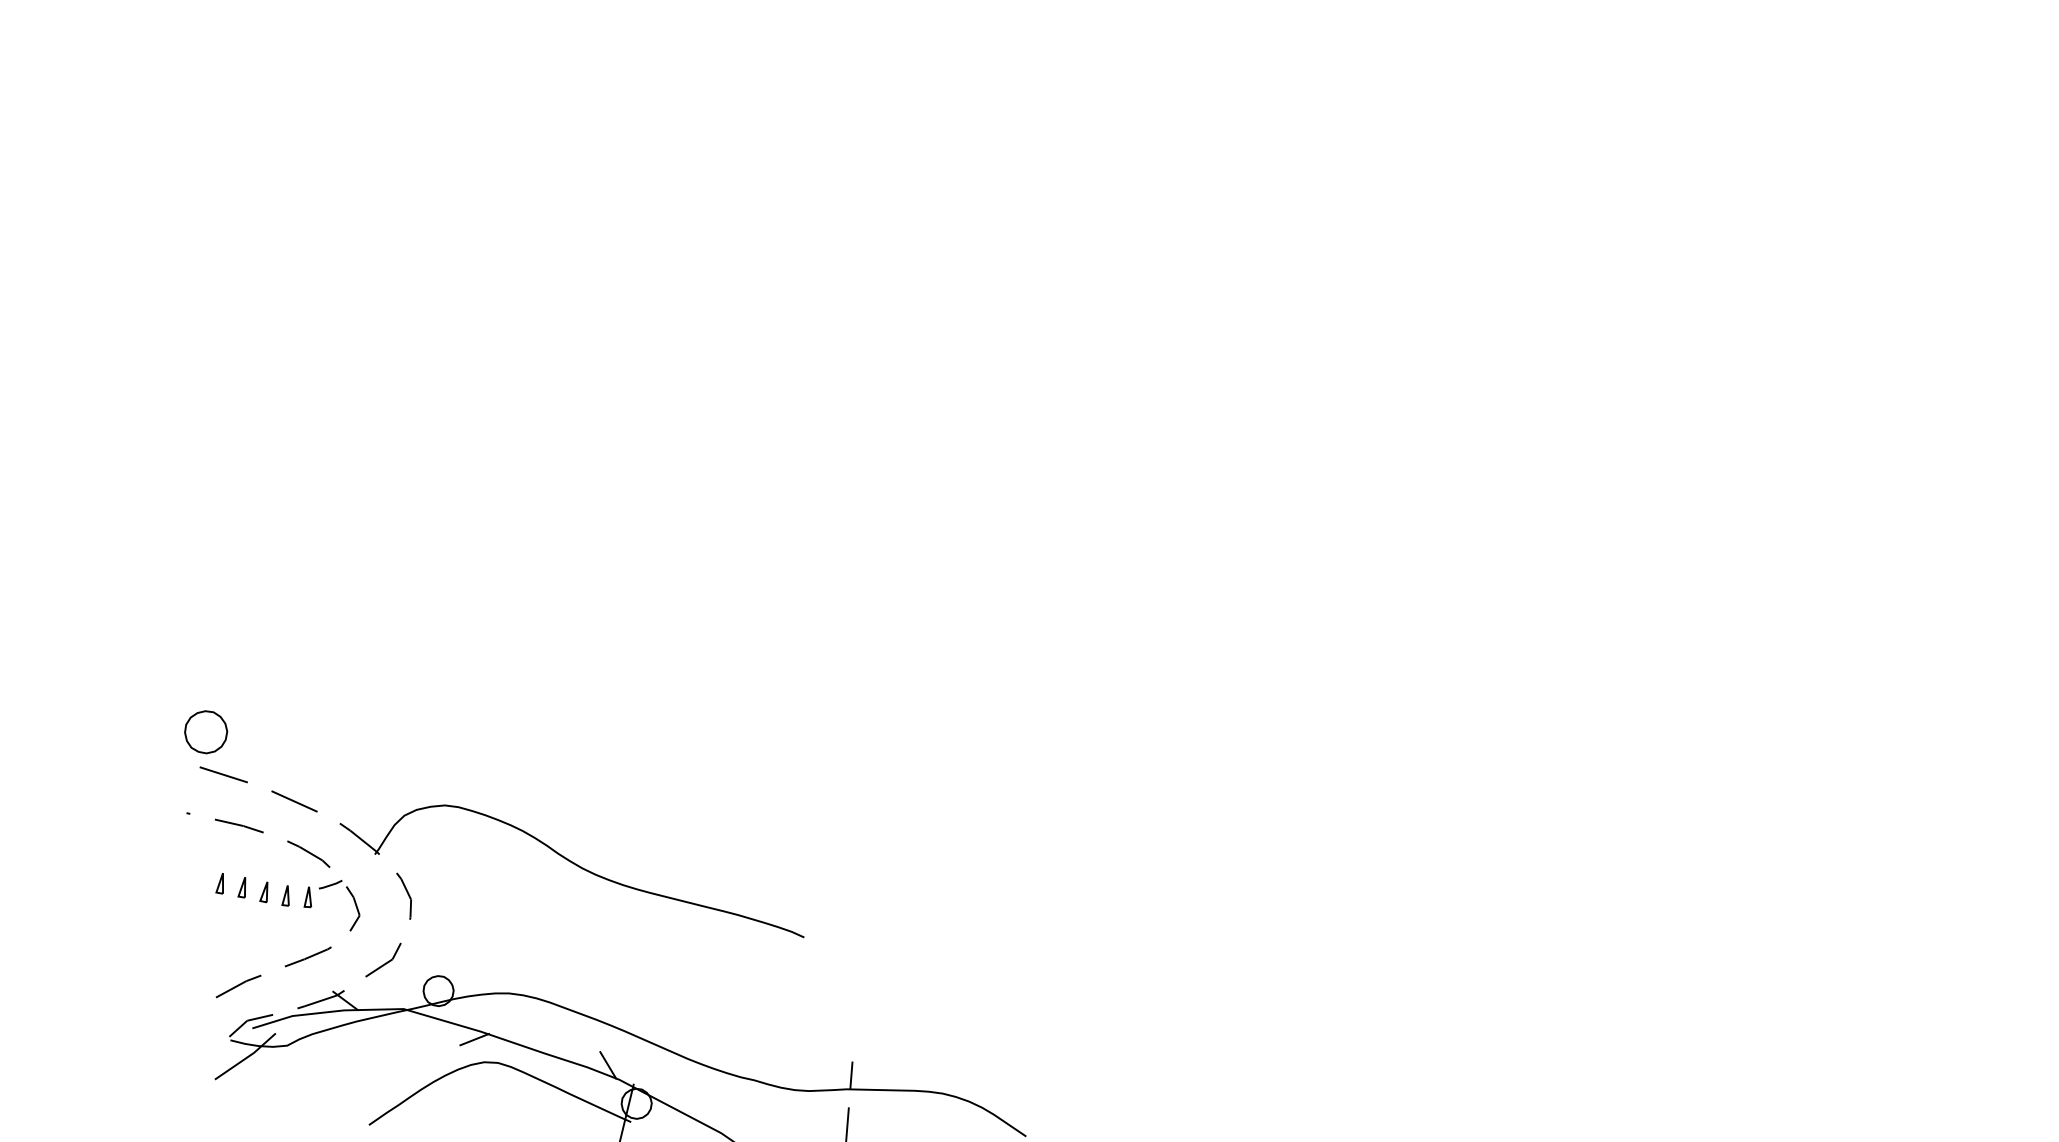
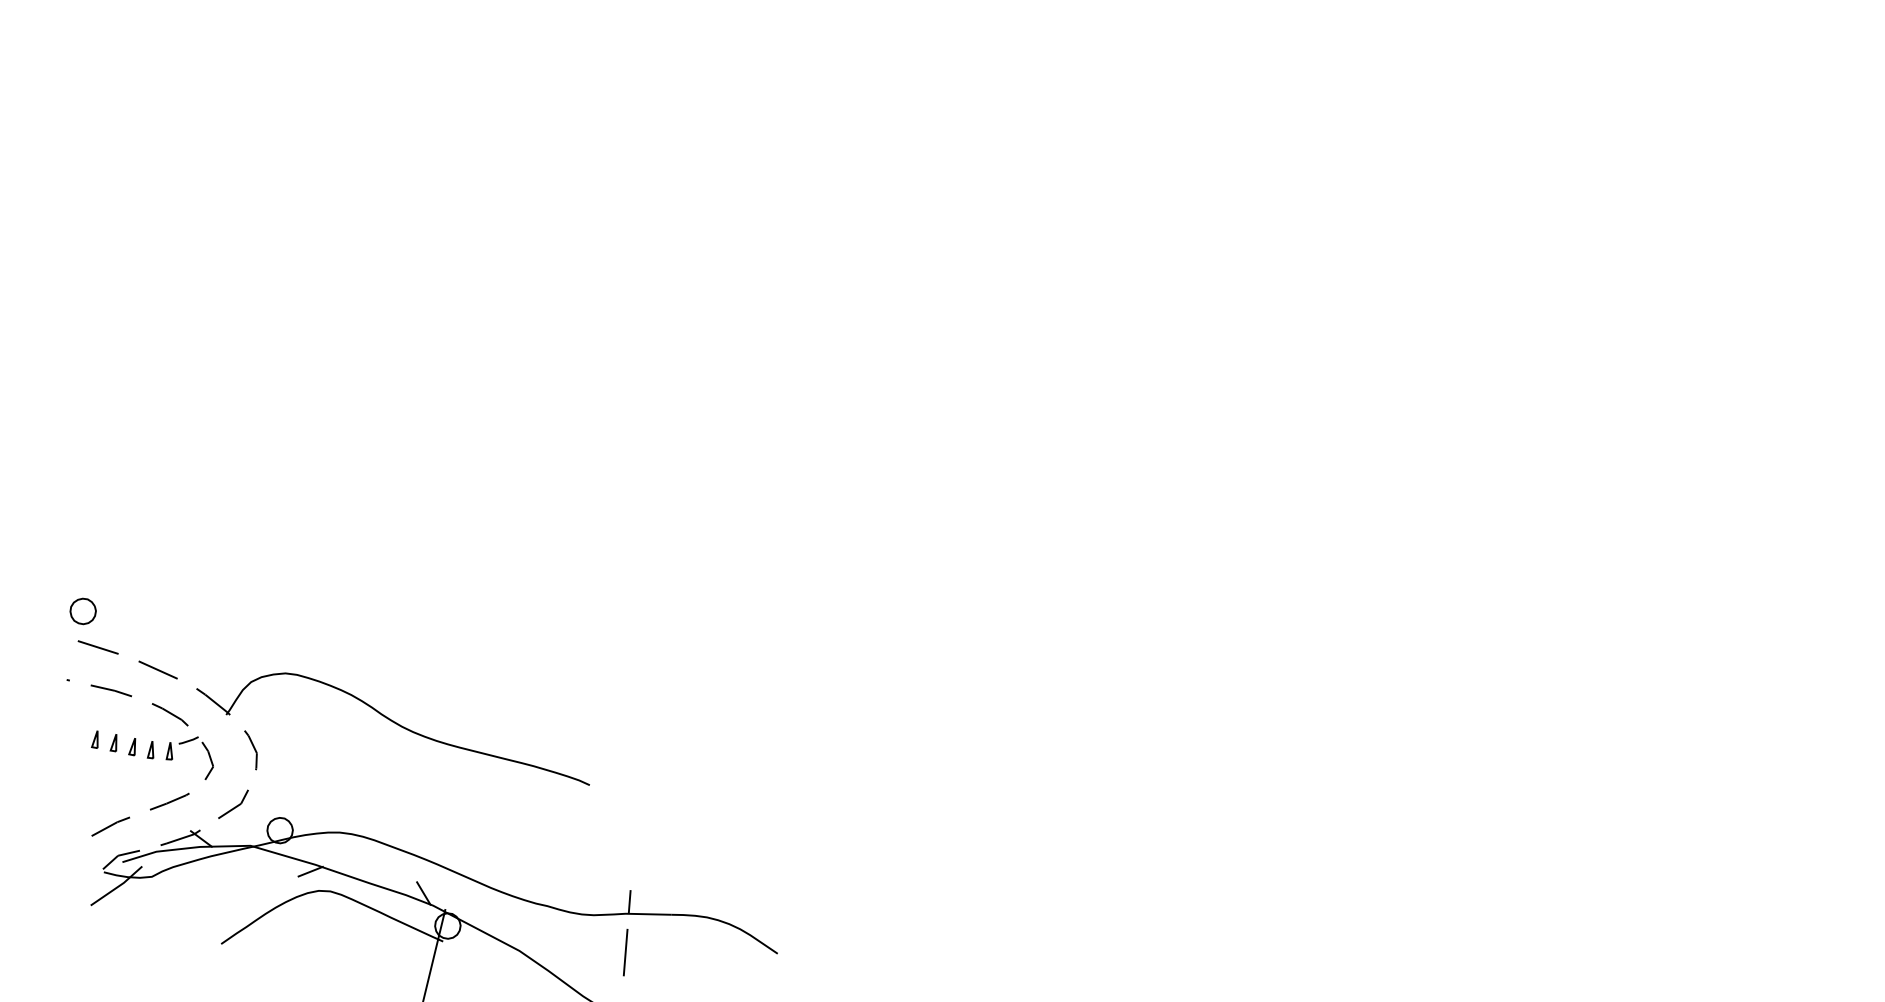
part: (205, 732) -> (82, 611), size x0.71

